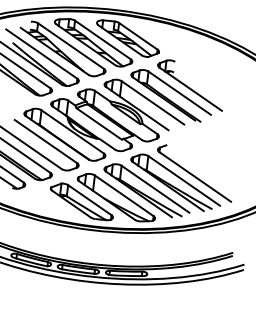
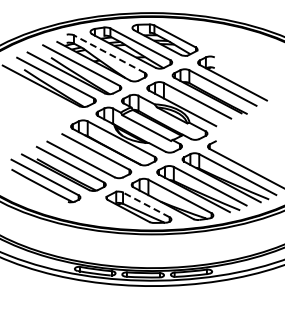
line: (71, 45) -> (109, 53), solid -> dashed
line: (89, 199) -> (145, 204), solid -> dashed

